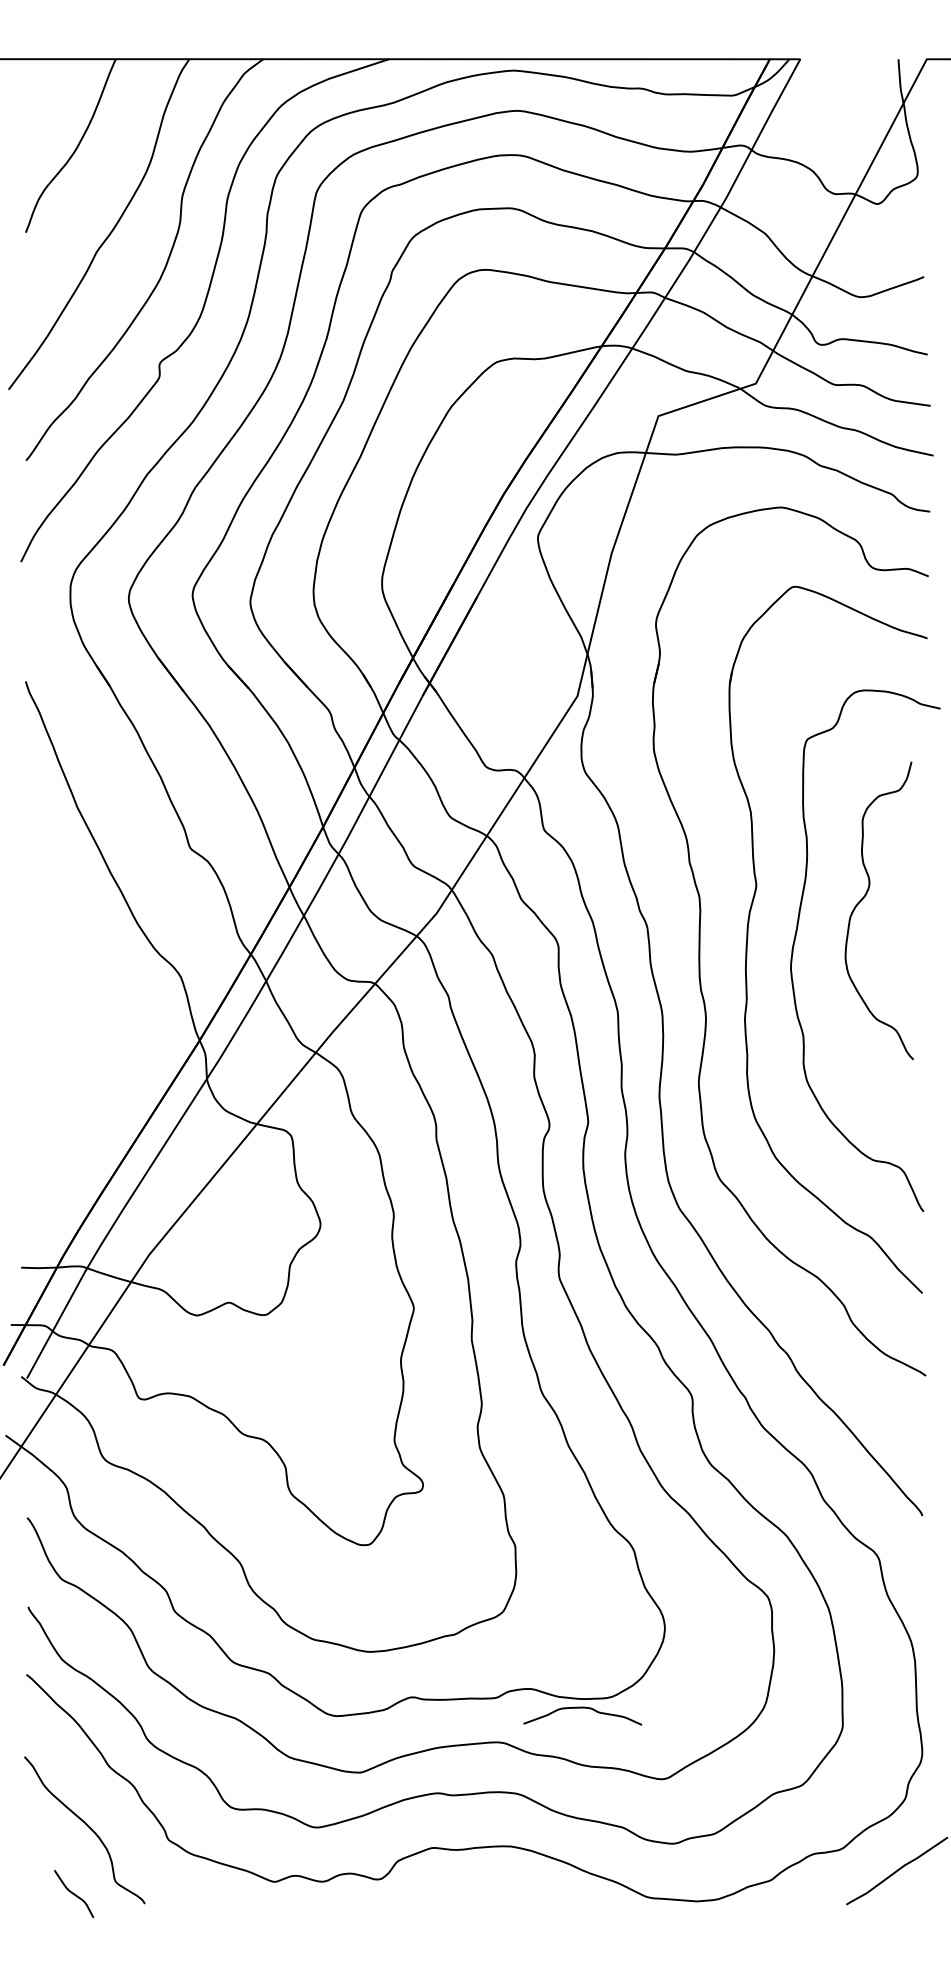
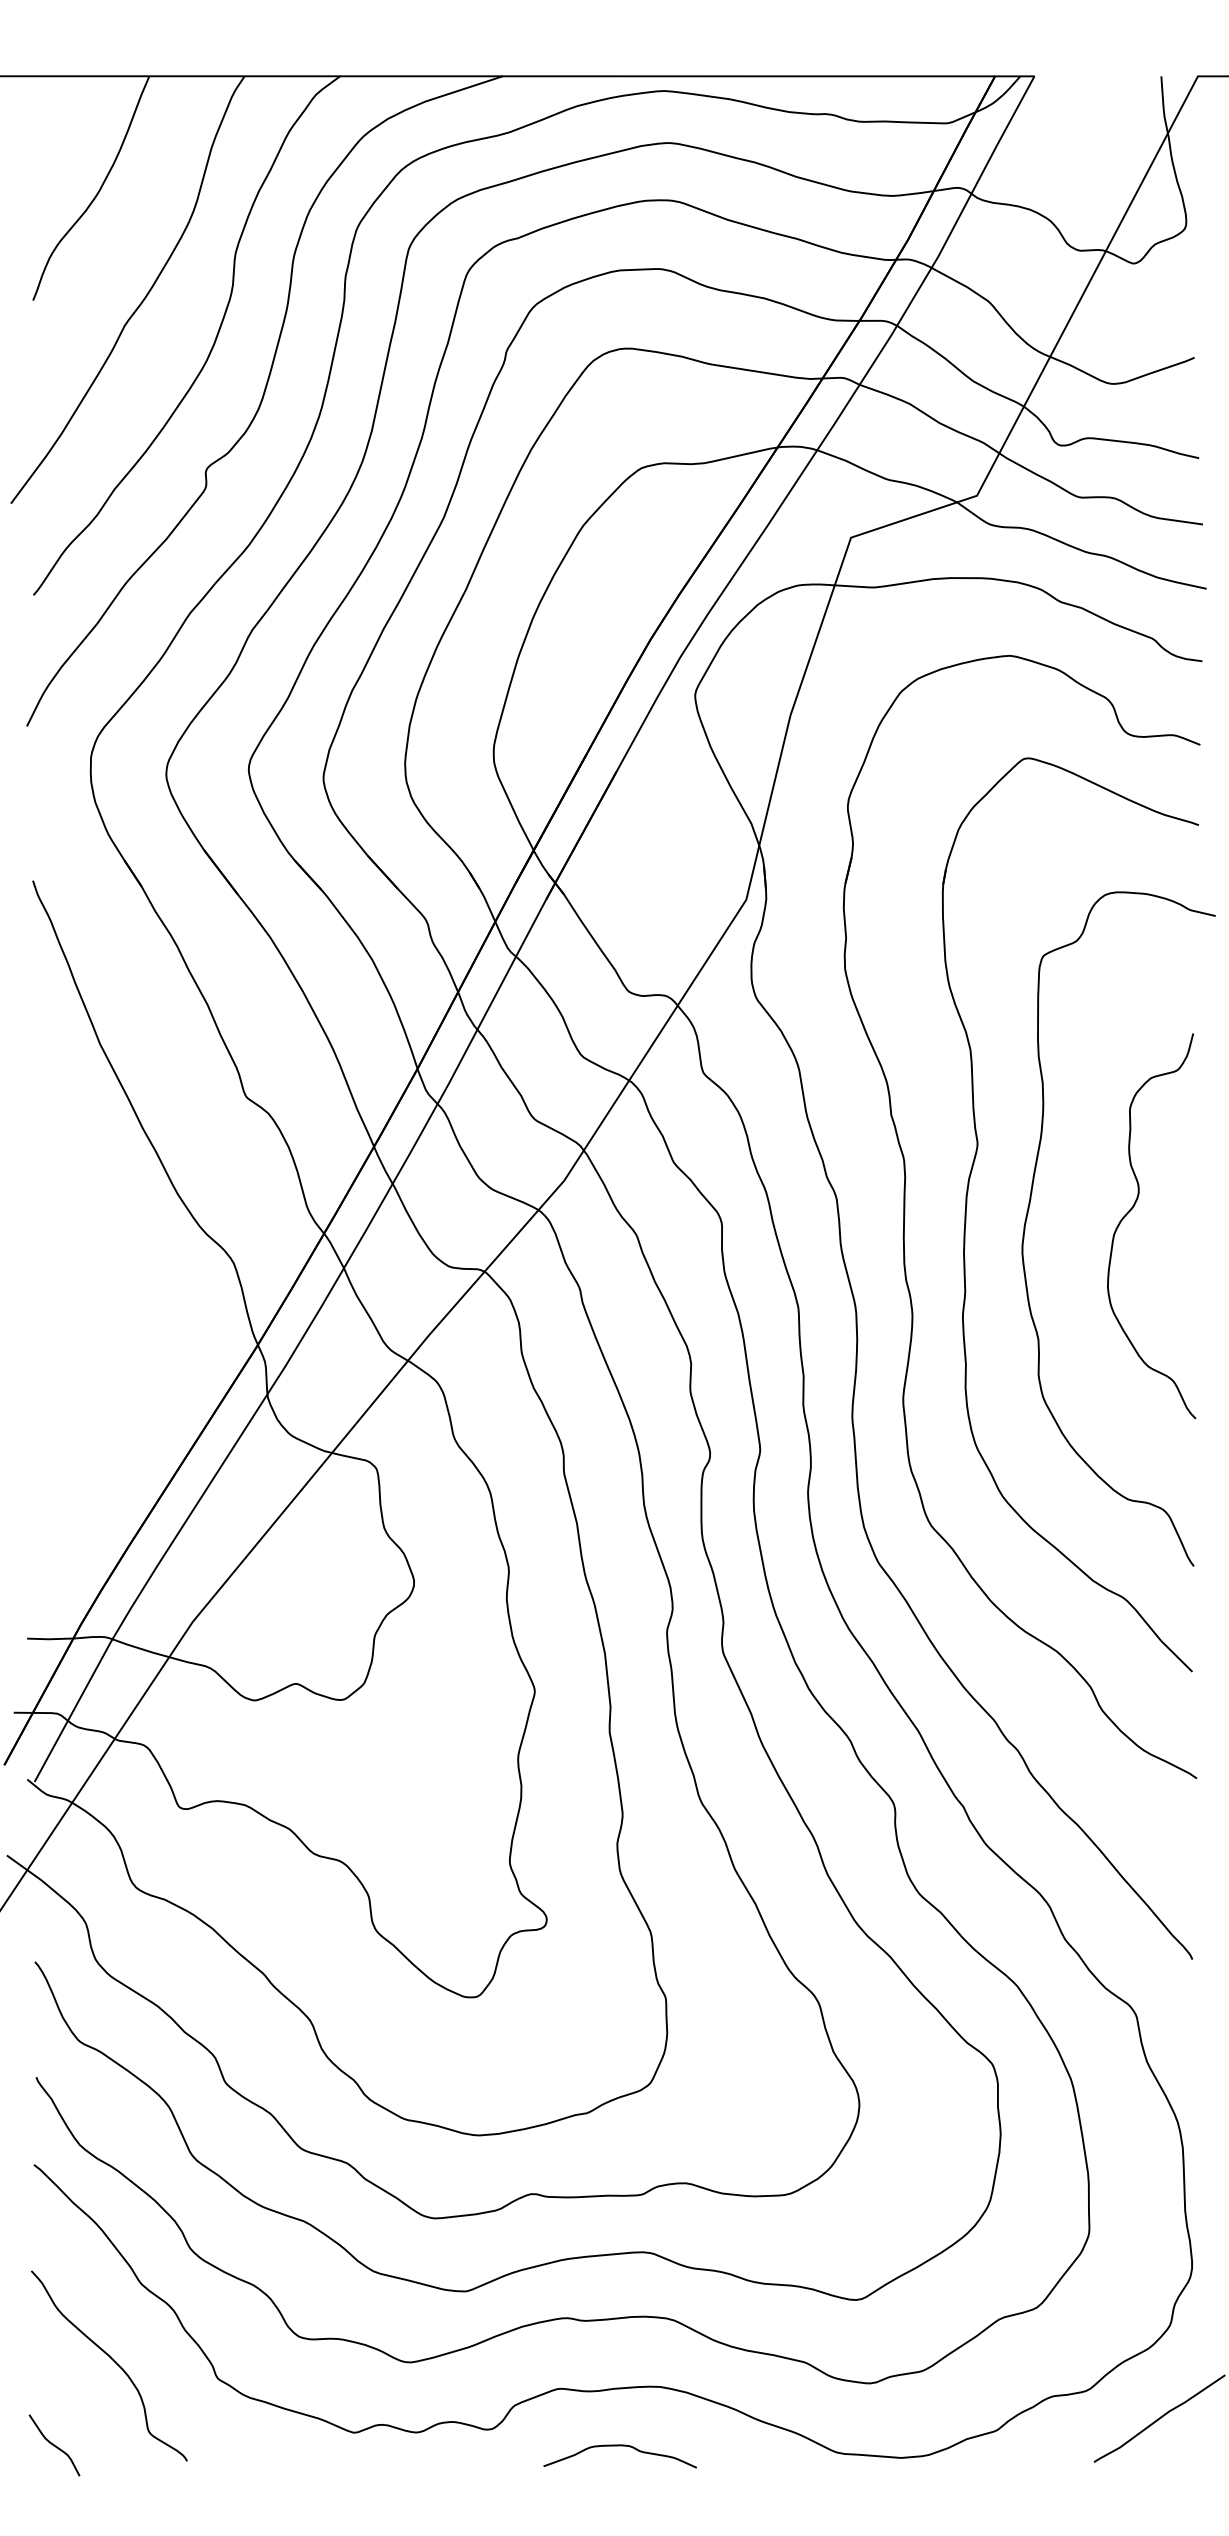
curve: (865, 897) -> (1133, 1208), moved
curve: (582, 1708) -> (619, 2446), moved
curve: (74, 1894) -> (54, 2445), moved

